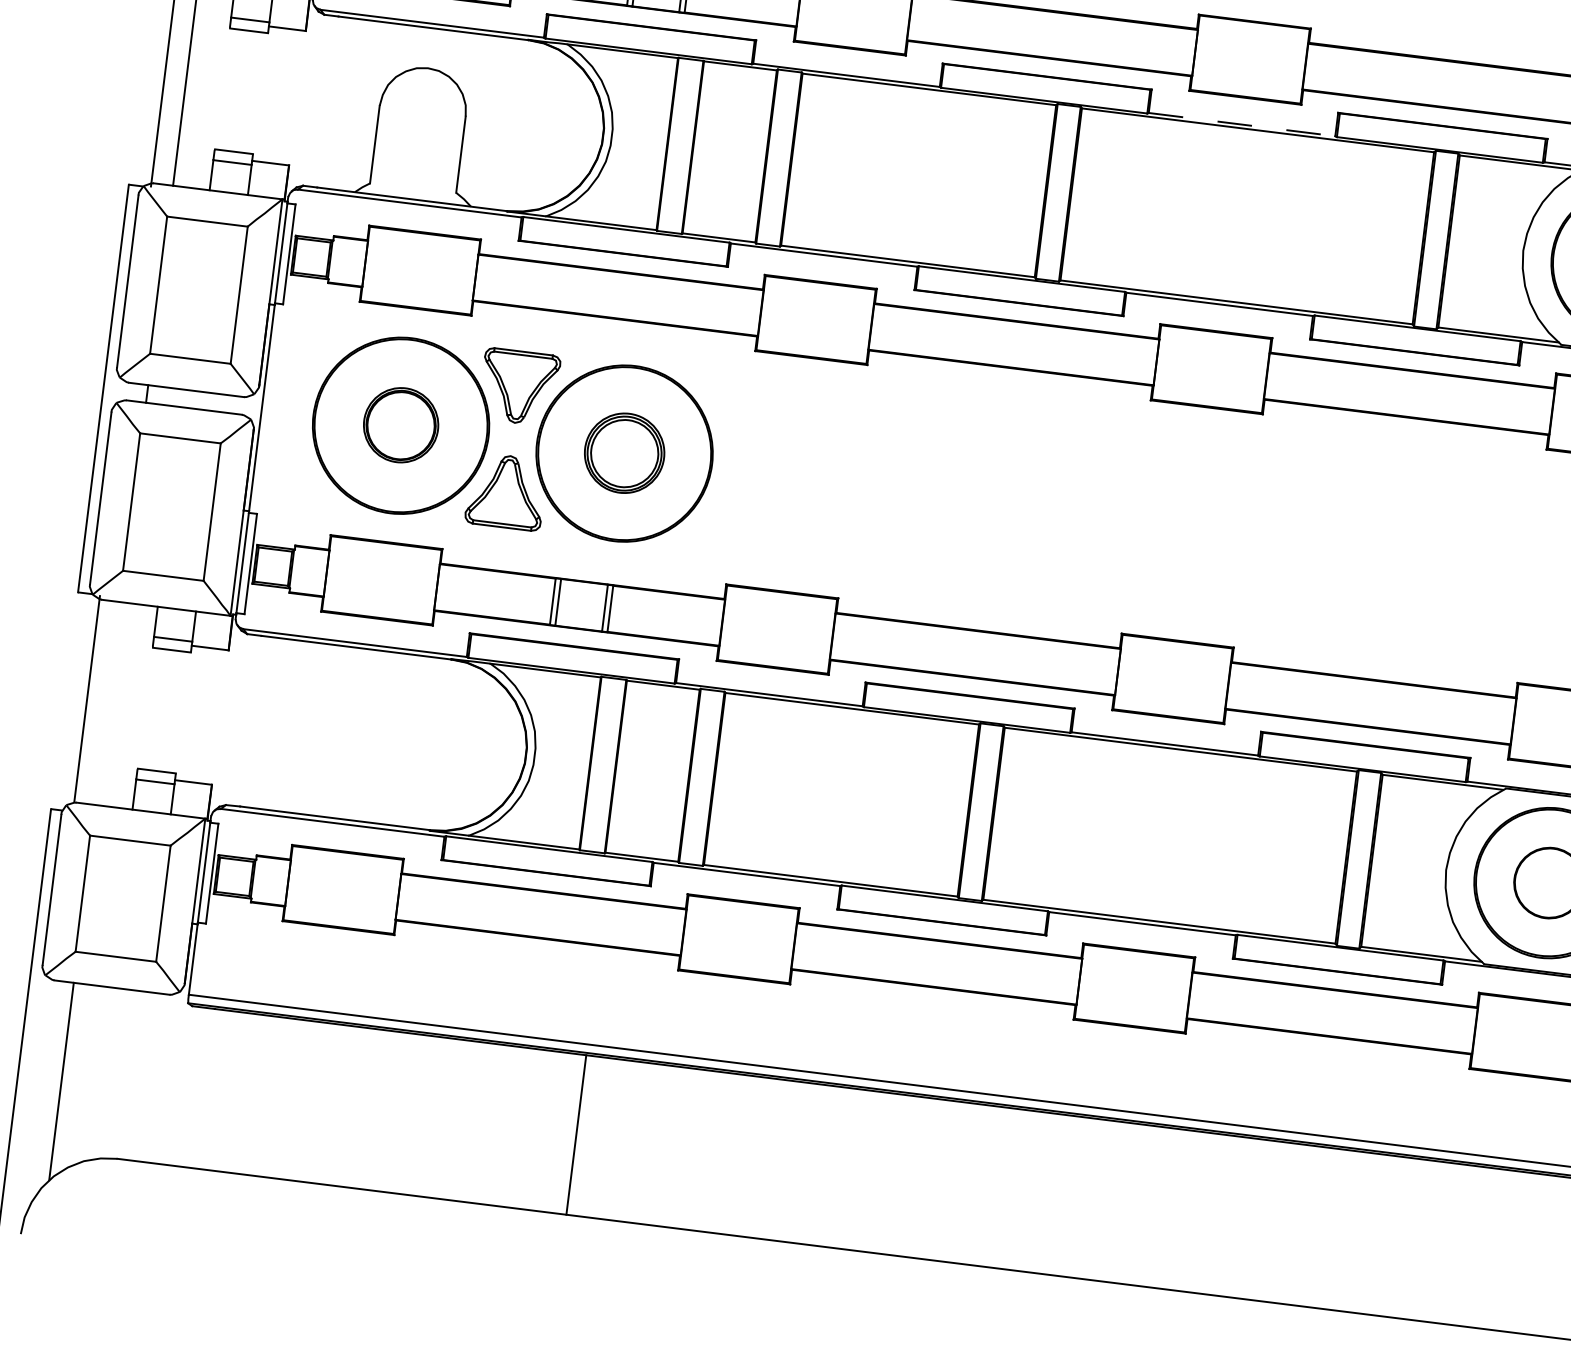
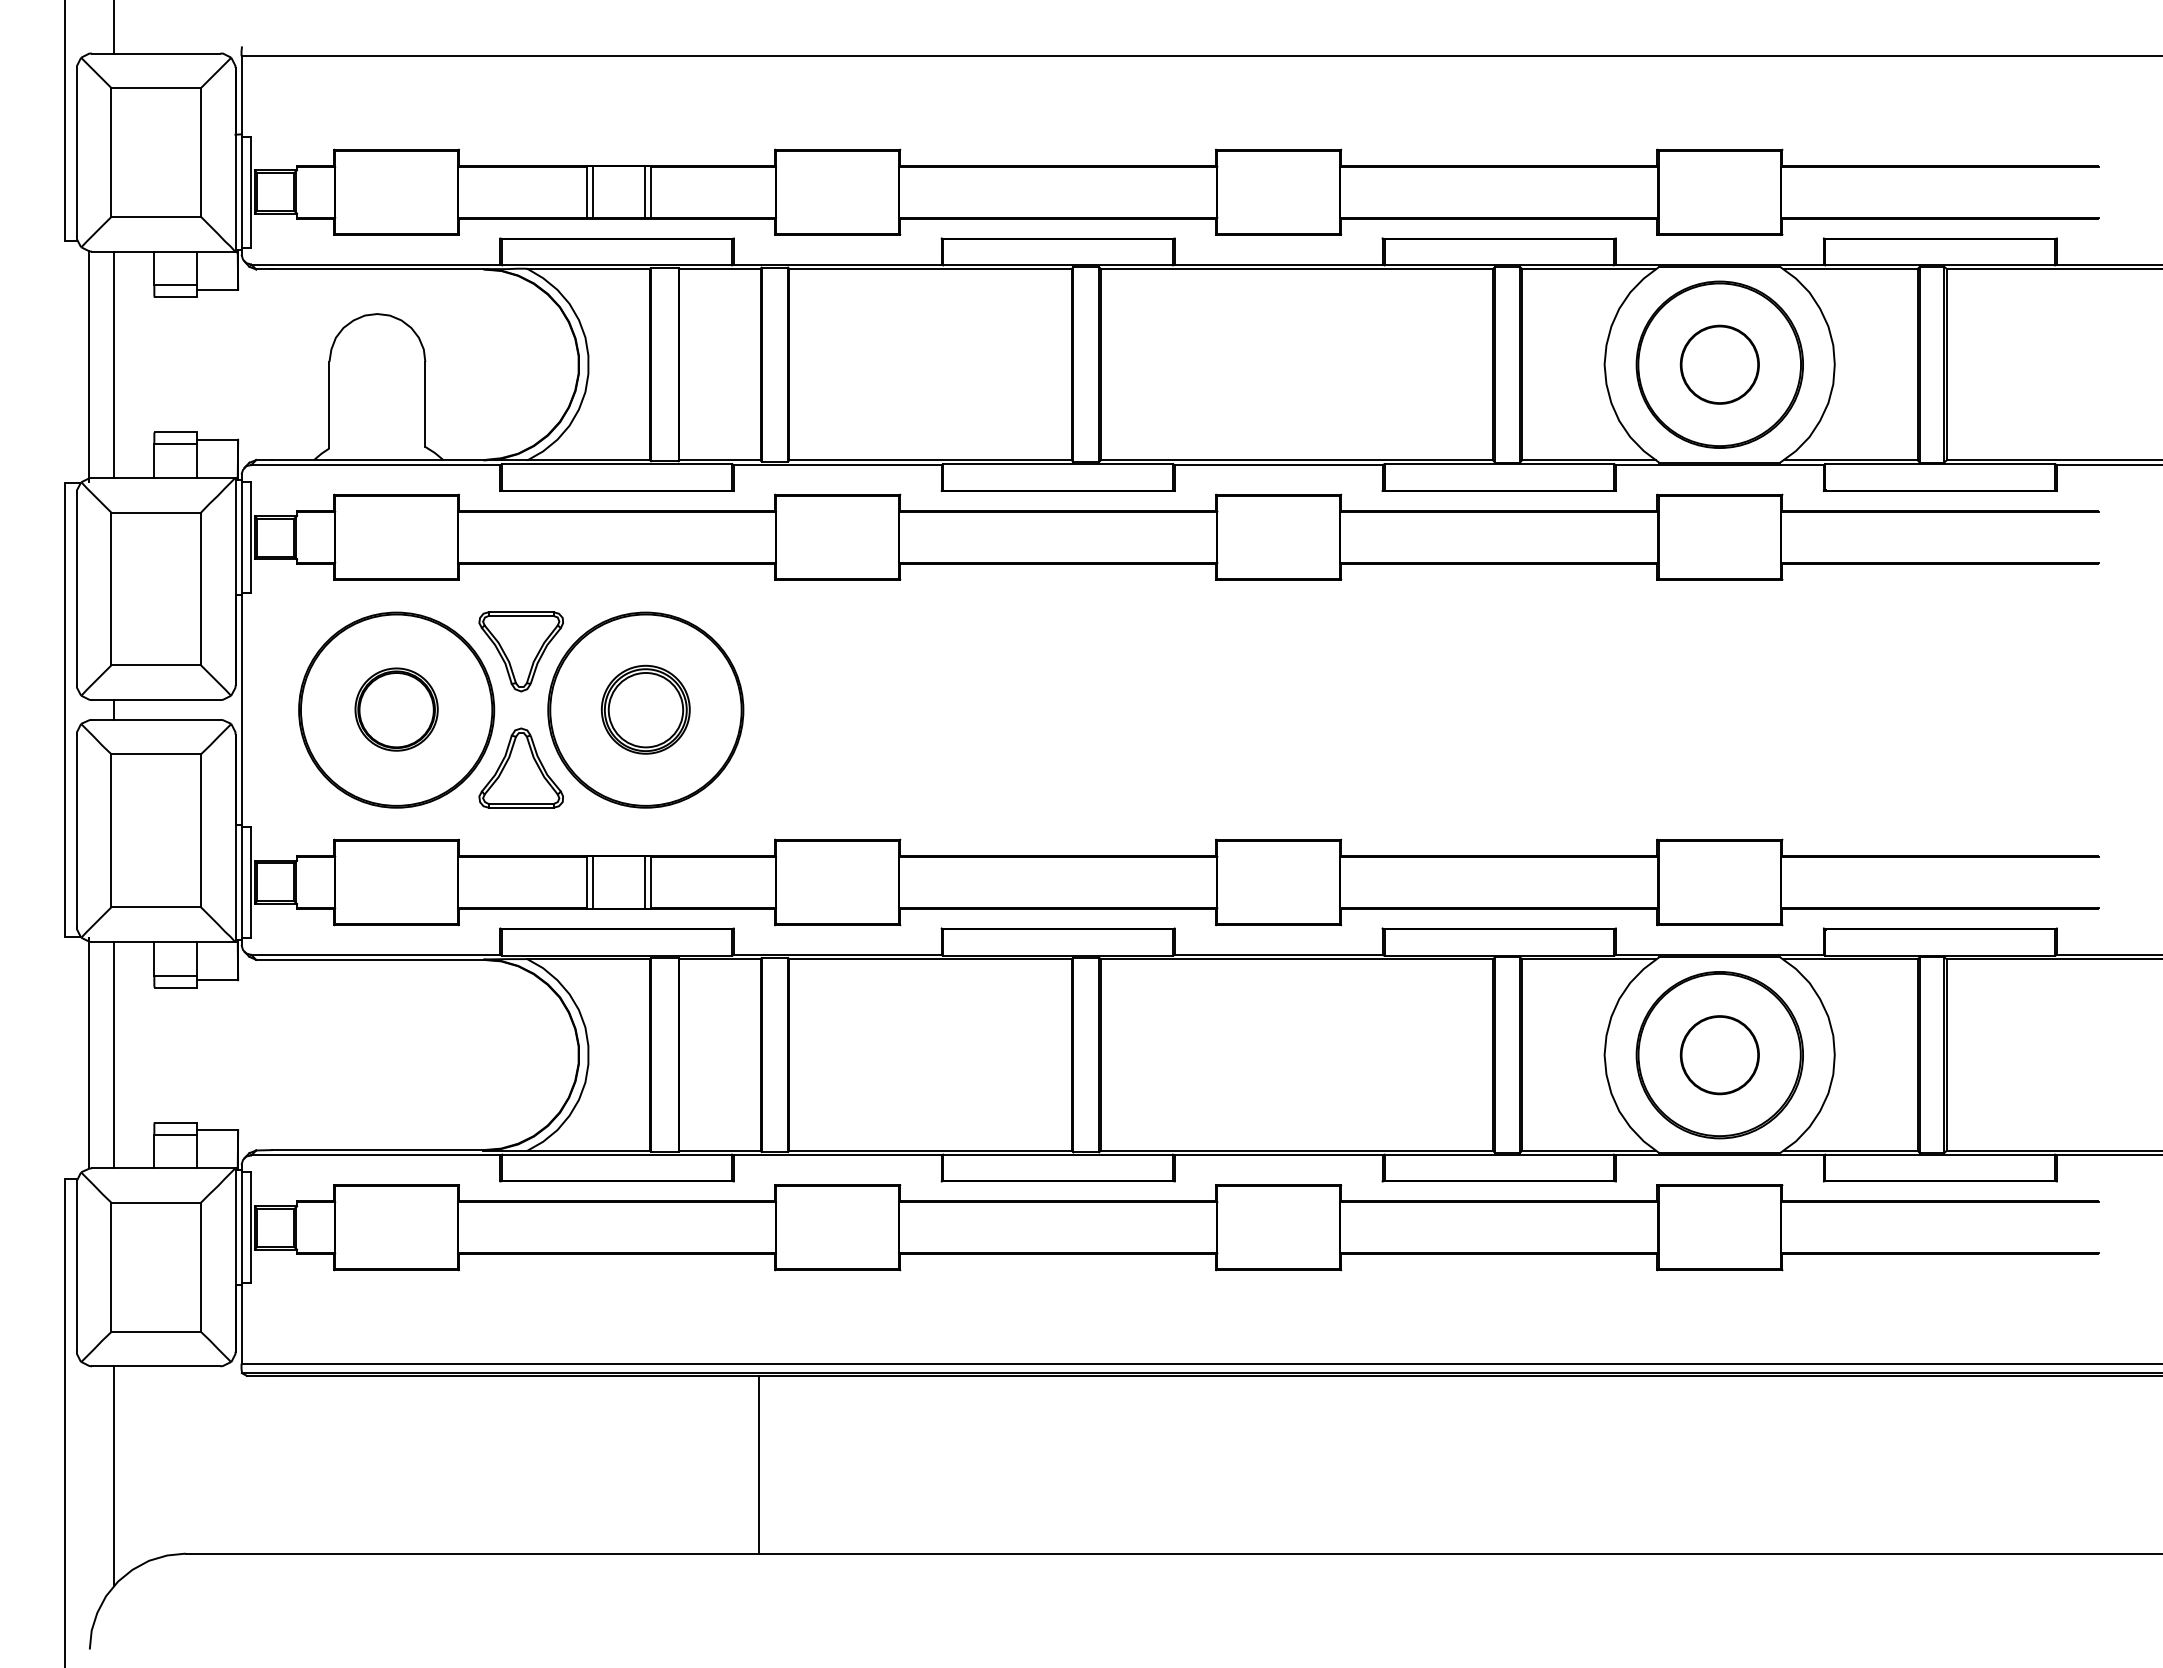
line: (1241, 124) -> (1278, 264), dashed -> solid
line: (108, 703) -> (113, 1054), added
line: (576, 1134) -> (759, 1464), moved

